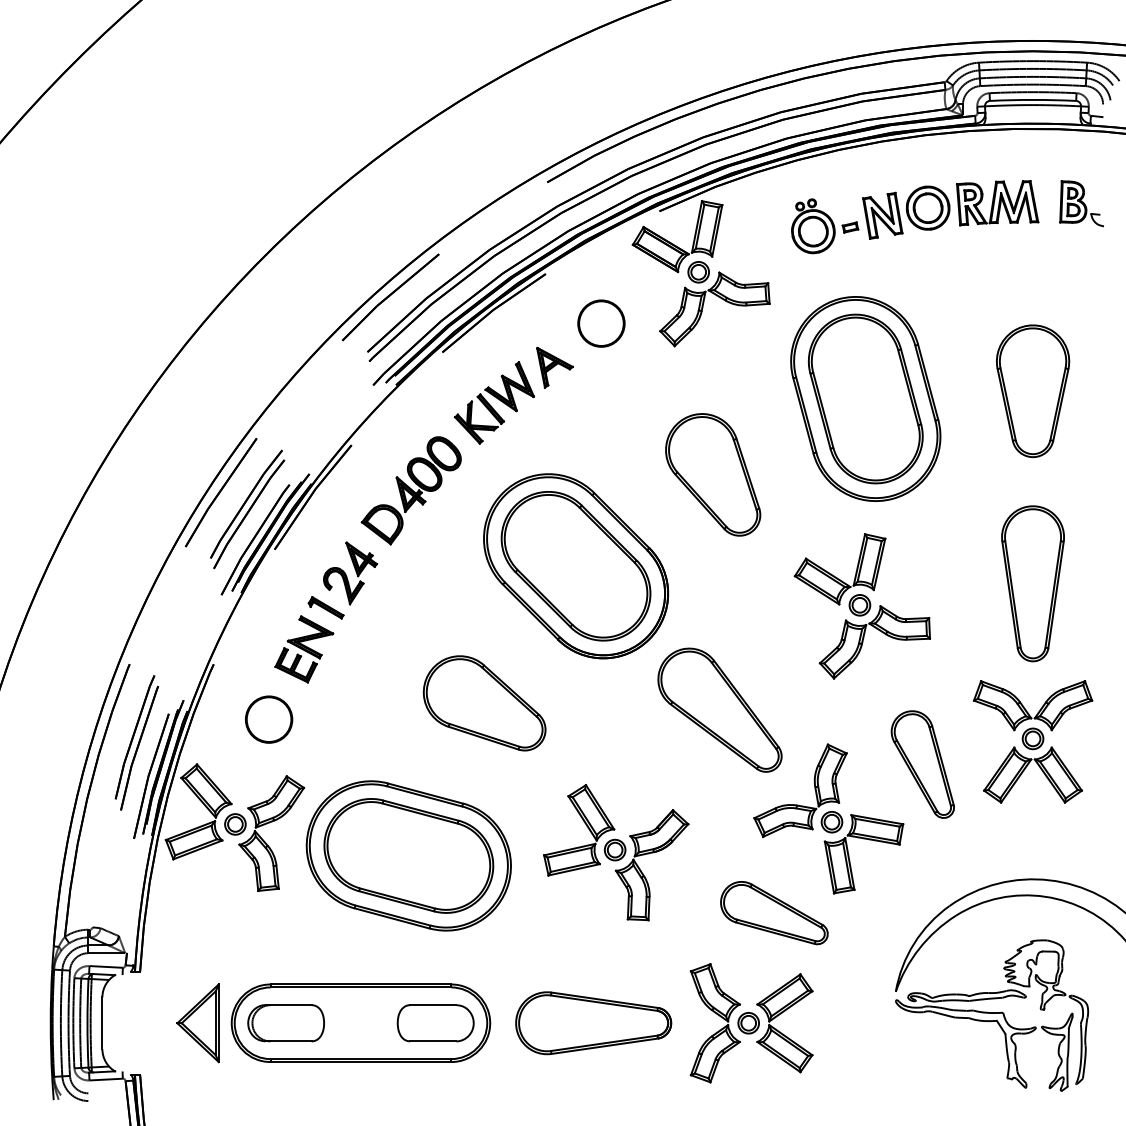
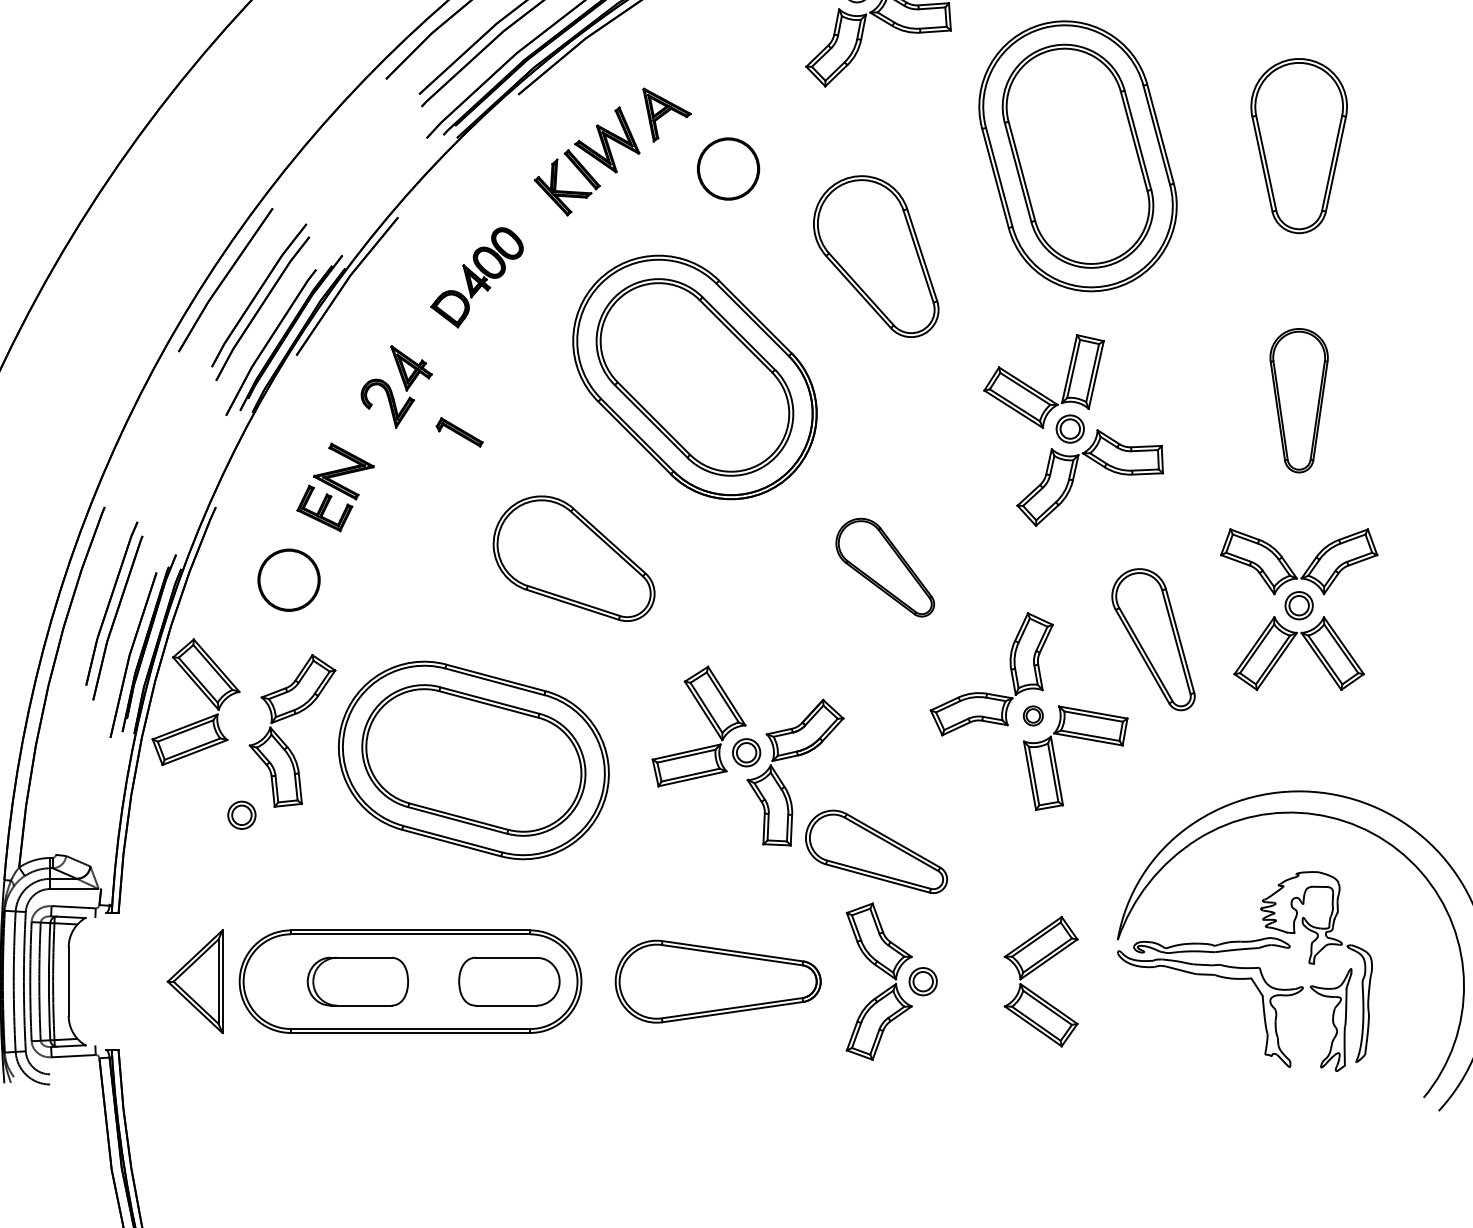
circle: (601, 323) -> (728, 168), moved
part: (410, 490) -> (476, 277), size x0.7
part: (1032, 583) -> (1298, 400), size x0.7
part: (325, 607) -> (458, 431), moved
part: (719, 709) -> (884, 566), size x0.6
part: (831, 822) -> (1032, 716), size x0.7
part: (235, 824) -> (242, 815), moved
part: (774, 913) -> (876, 852), moved
part: (285, 1023) -> (357, 982), moved
part: (780, 1031) -> (1035, 992), moved

